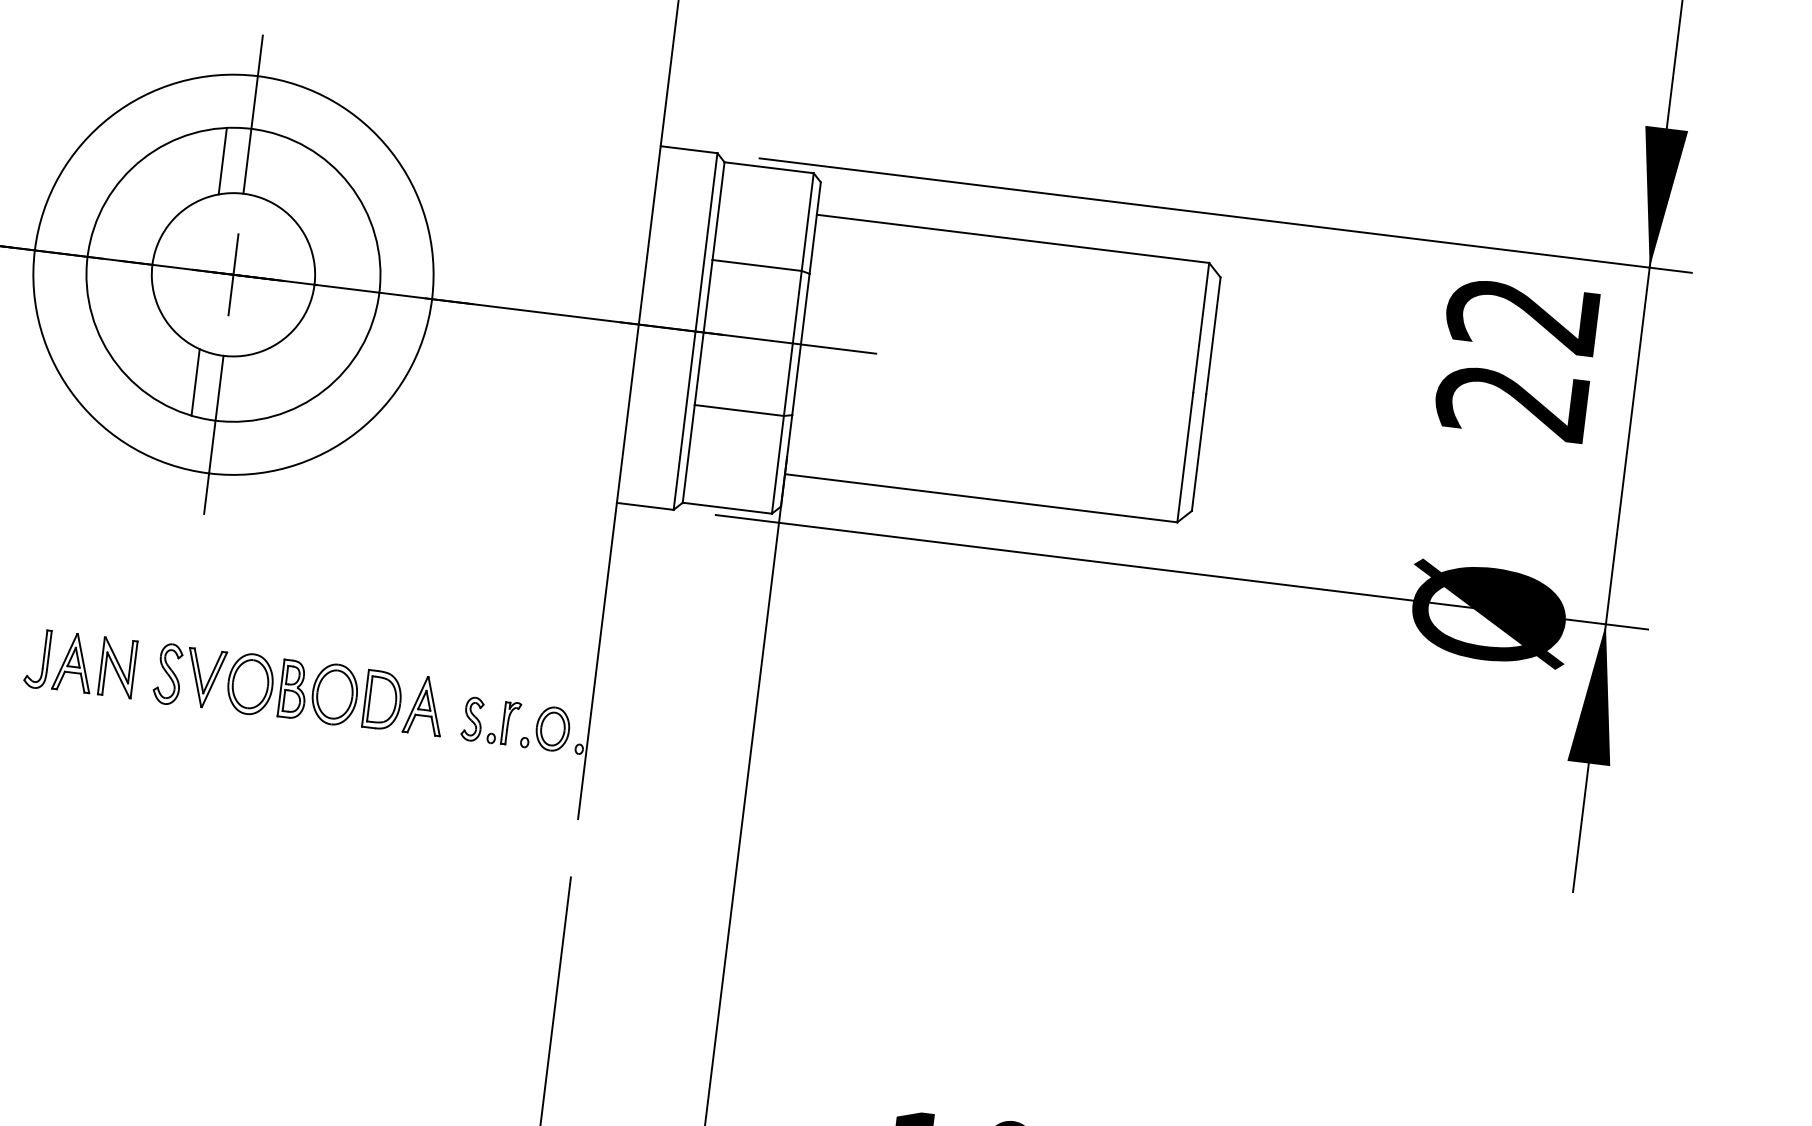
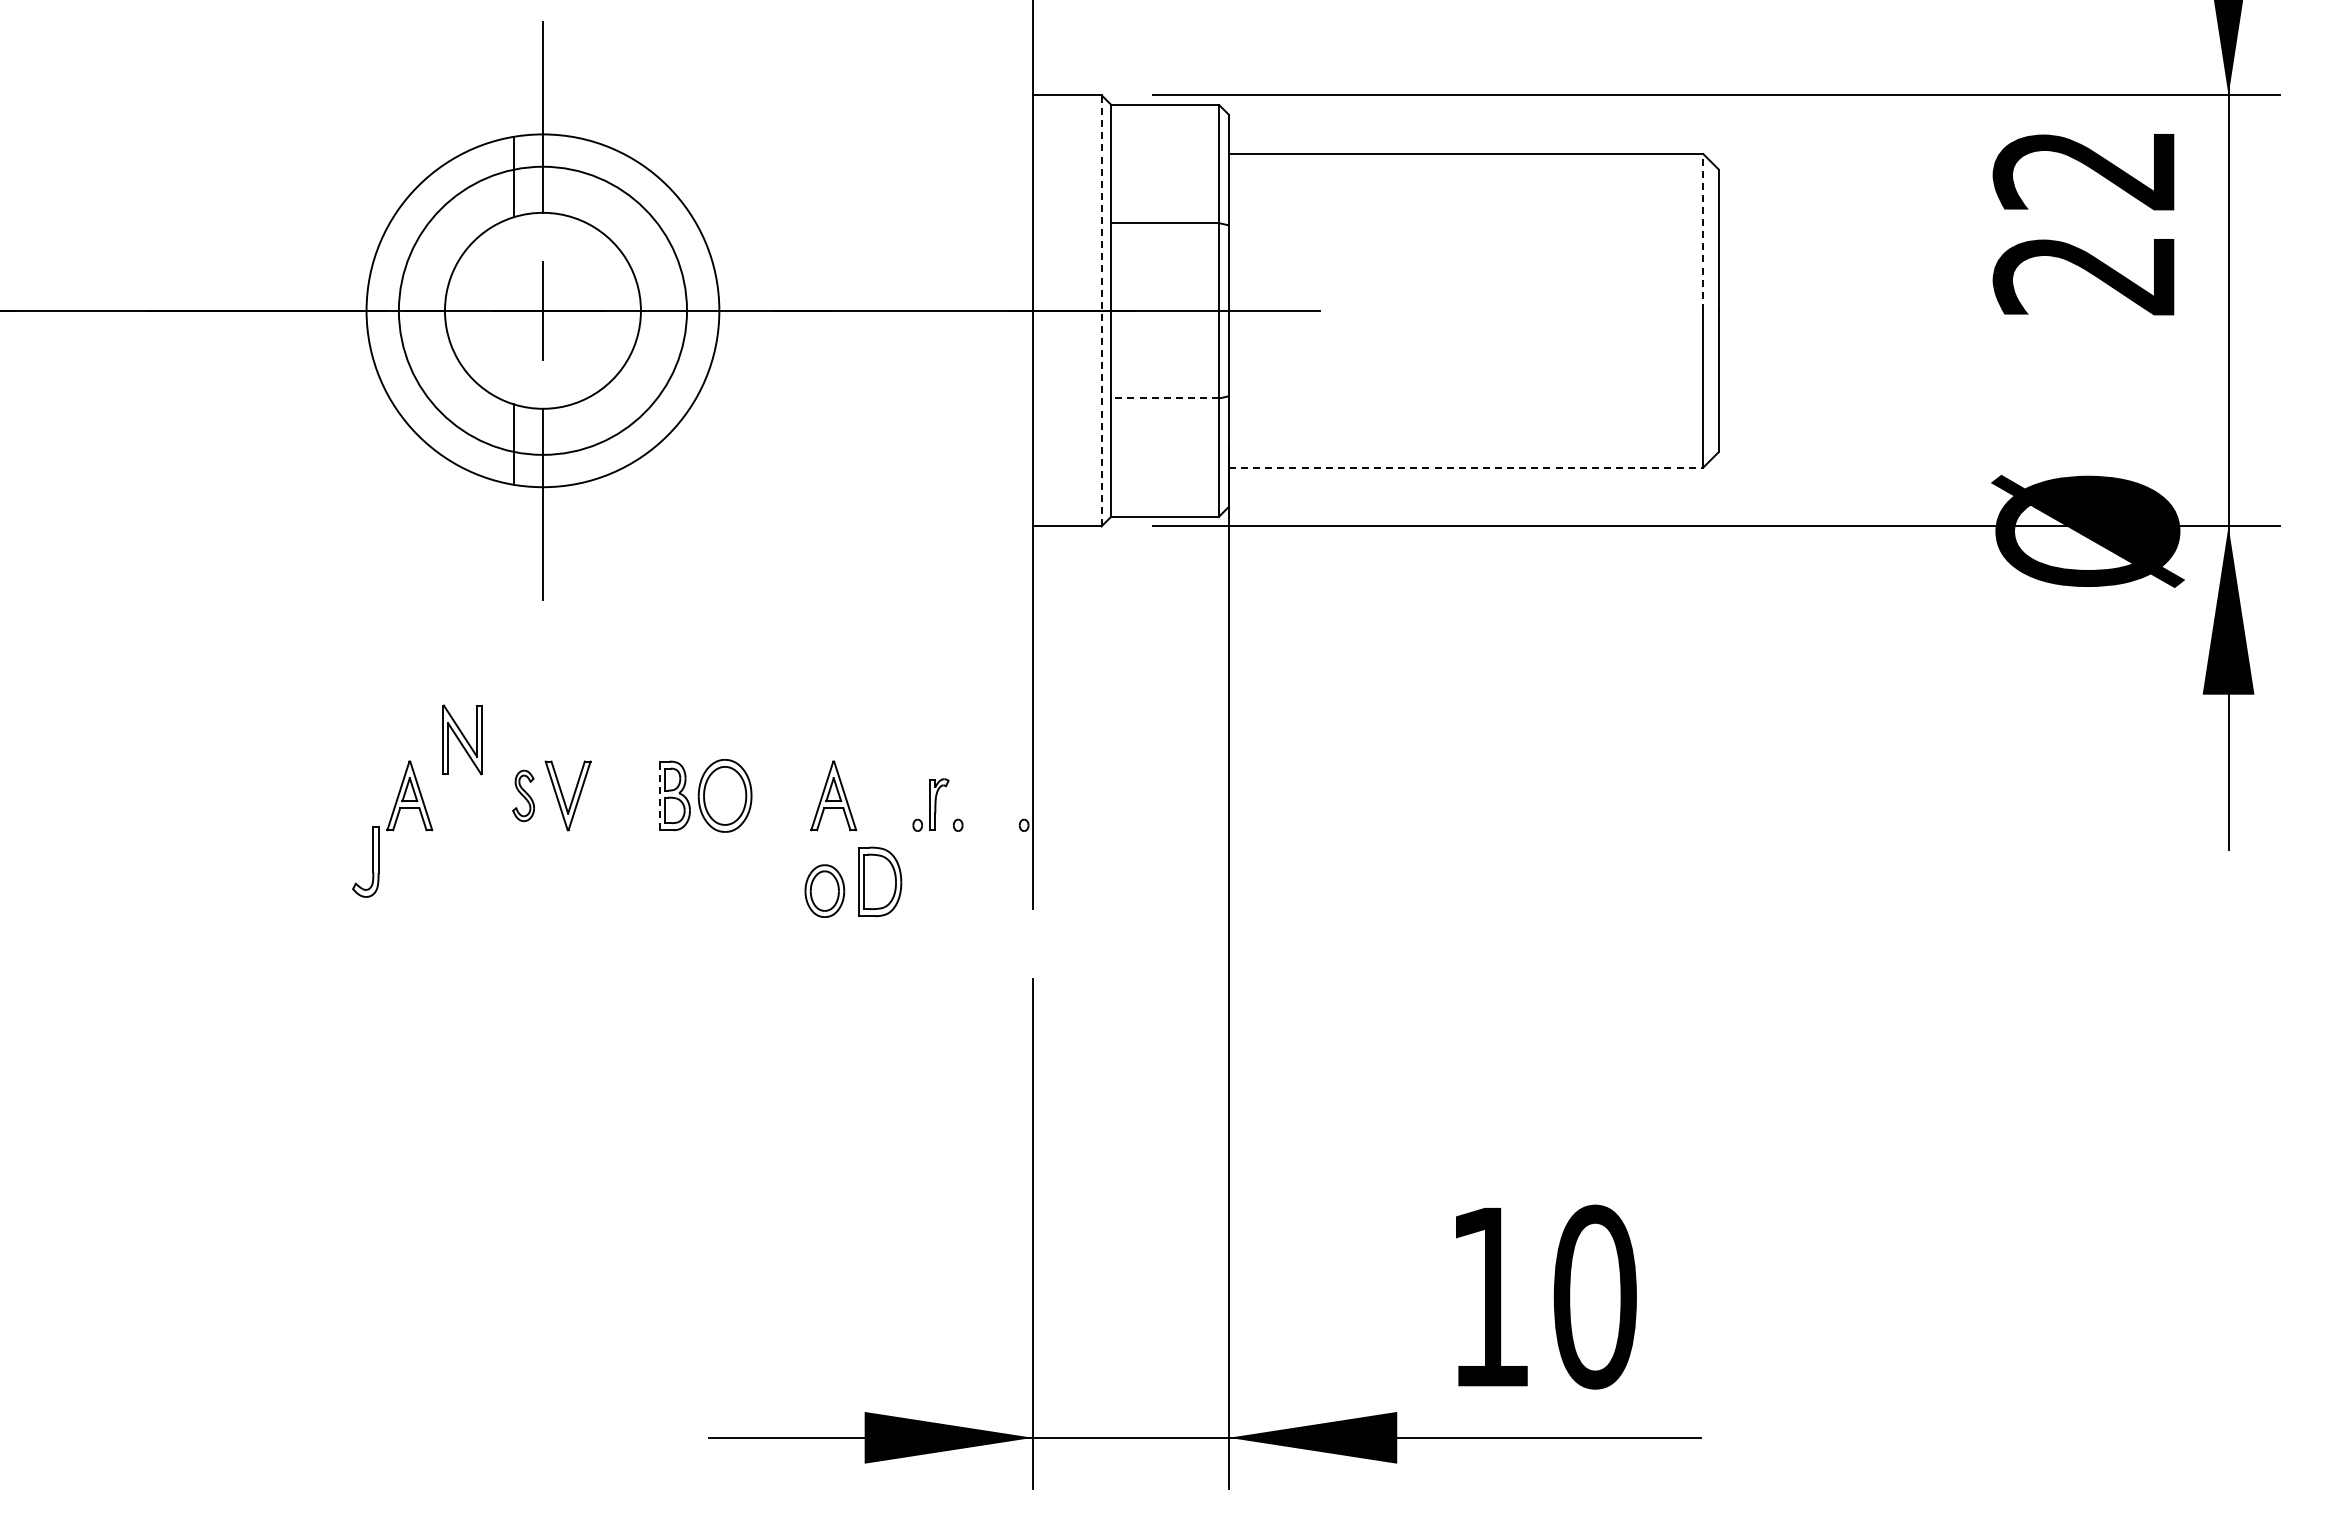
circle: (233, 274) -> (542, 310), size x0.6
line: (1201, 327) -> (1703, 231), solid -> dashed
line: (695, 331) -> (1101, 310), solid -> dashed
line: (739, 410) -> (1165, 398), solid -> dashed
line: (981, 498) -> (1466, 467), solid -> dashed
part: (43, 659) -> (372, 861), moved
part: (117, 667) -> (462, 739), moved
part: (168, 673) -> (523, 795), size x0.7
part: (250, 683) -> (622, 795), removed
line: (281, 687) -> (660, 795), solid -> dashed
part: (383, 700) -> (880, 881), moved
part: (472, 718) -> (892, 804), removed
part: (552, 728) -> (824, 890), moved

